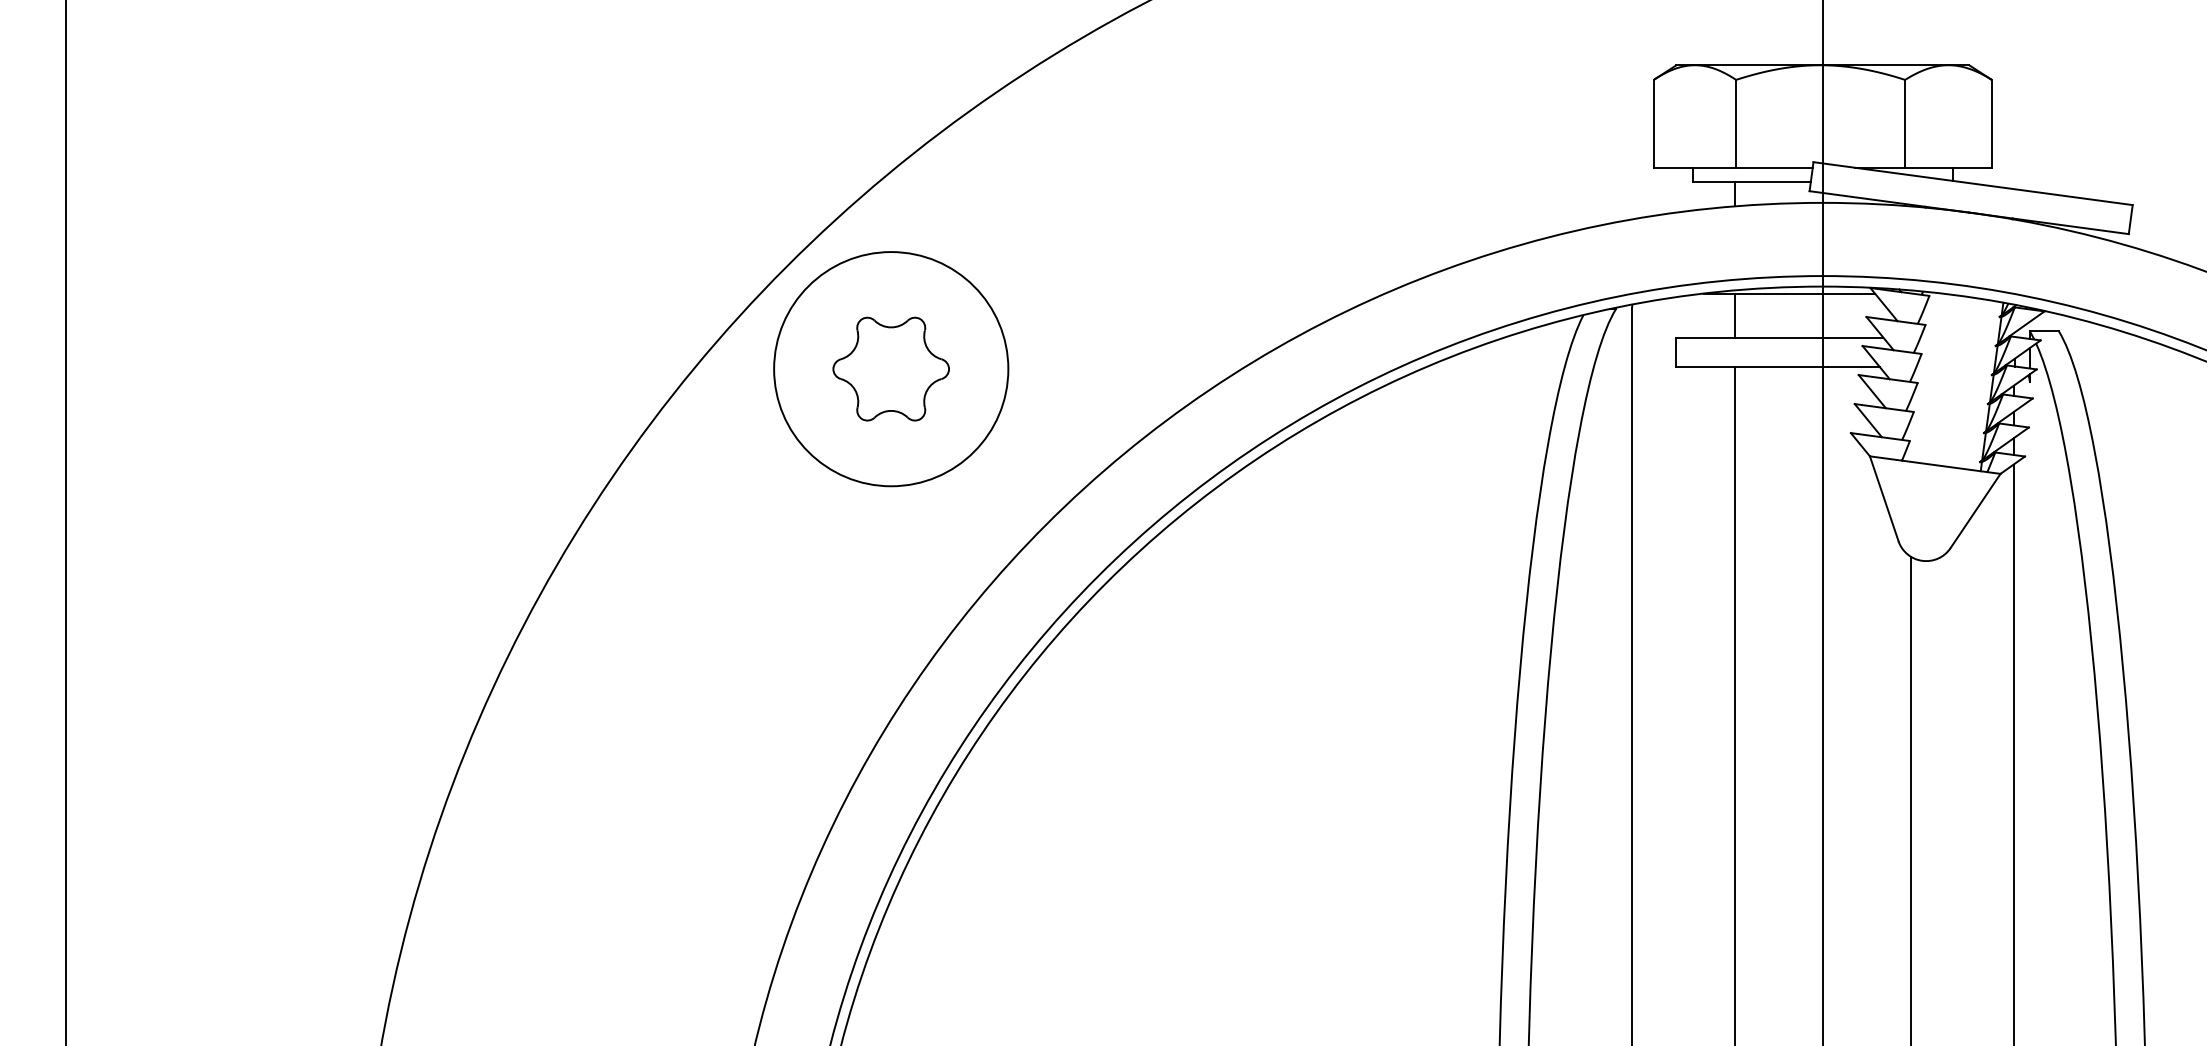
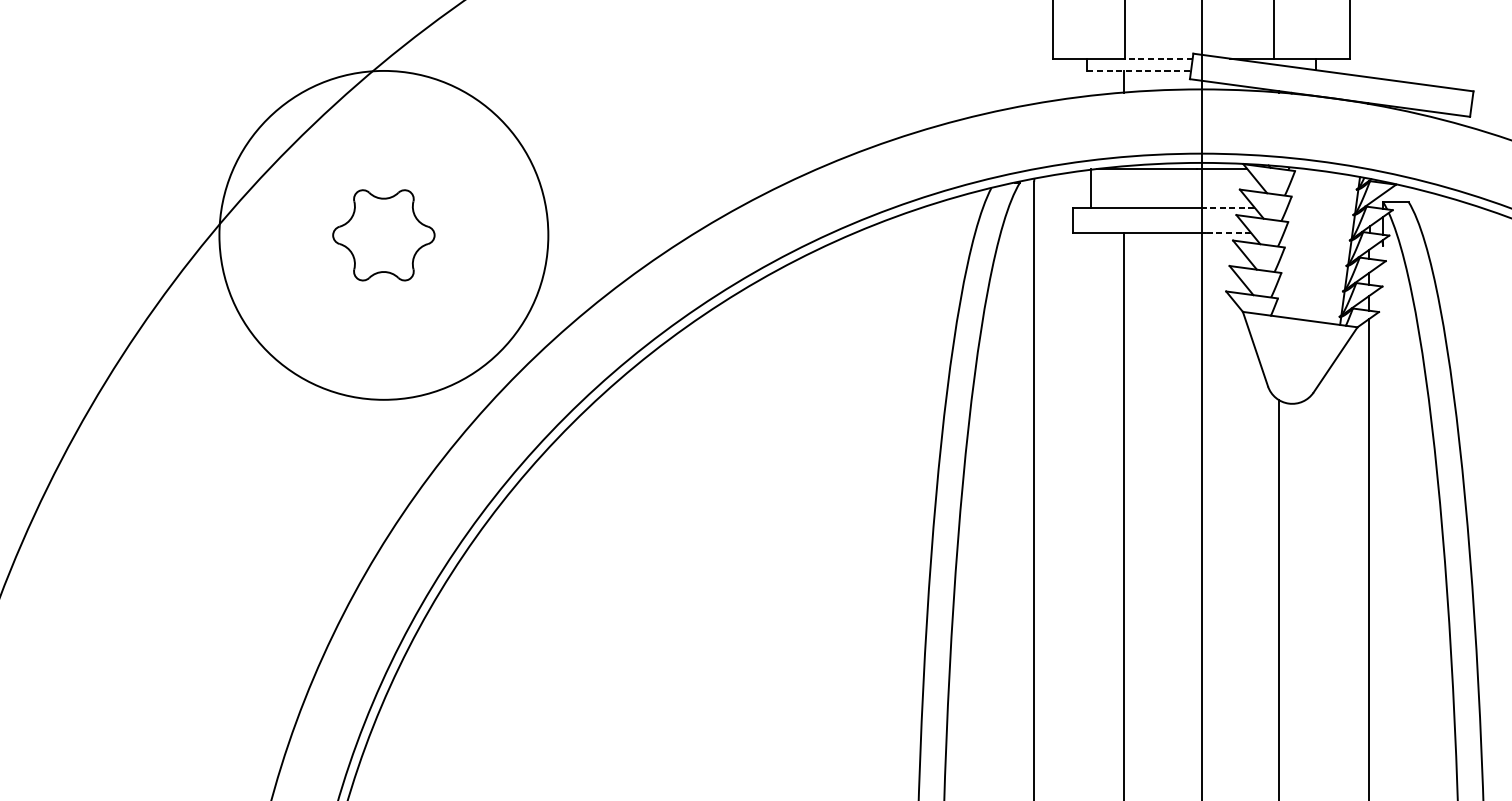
line: (1773, 167) -> (1158, 58), solid -> dashed
line: (1752, 182) -> (1139, 71), solid -> dashed
line: (1735, 315) -> (1091, 188), moved
line: (1855, 337) -> (1230, 207), solid -> dashed
line: (1853, 366) -> (1228, 233), solid -> dashed
circle: (891, 369) -> (384, 235), size x1.6

